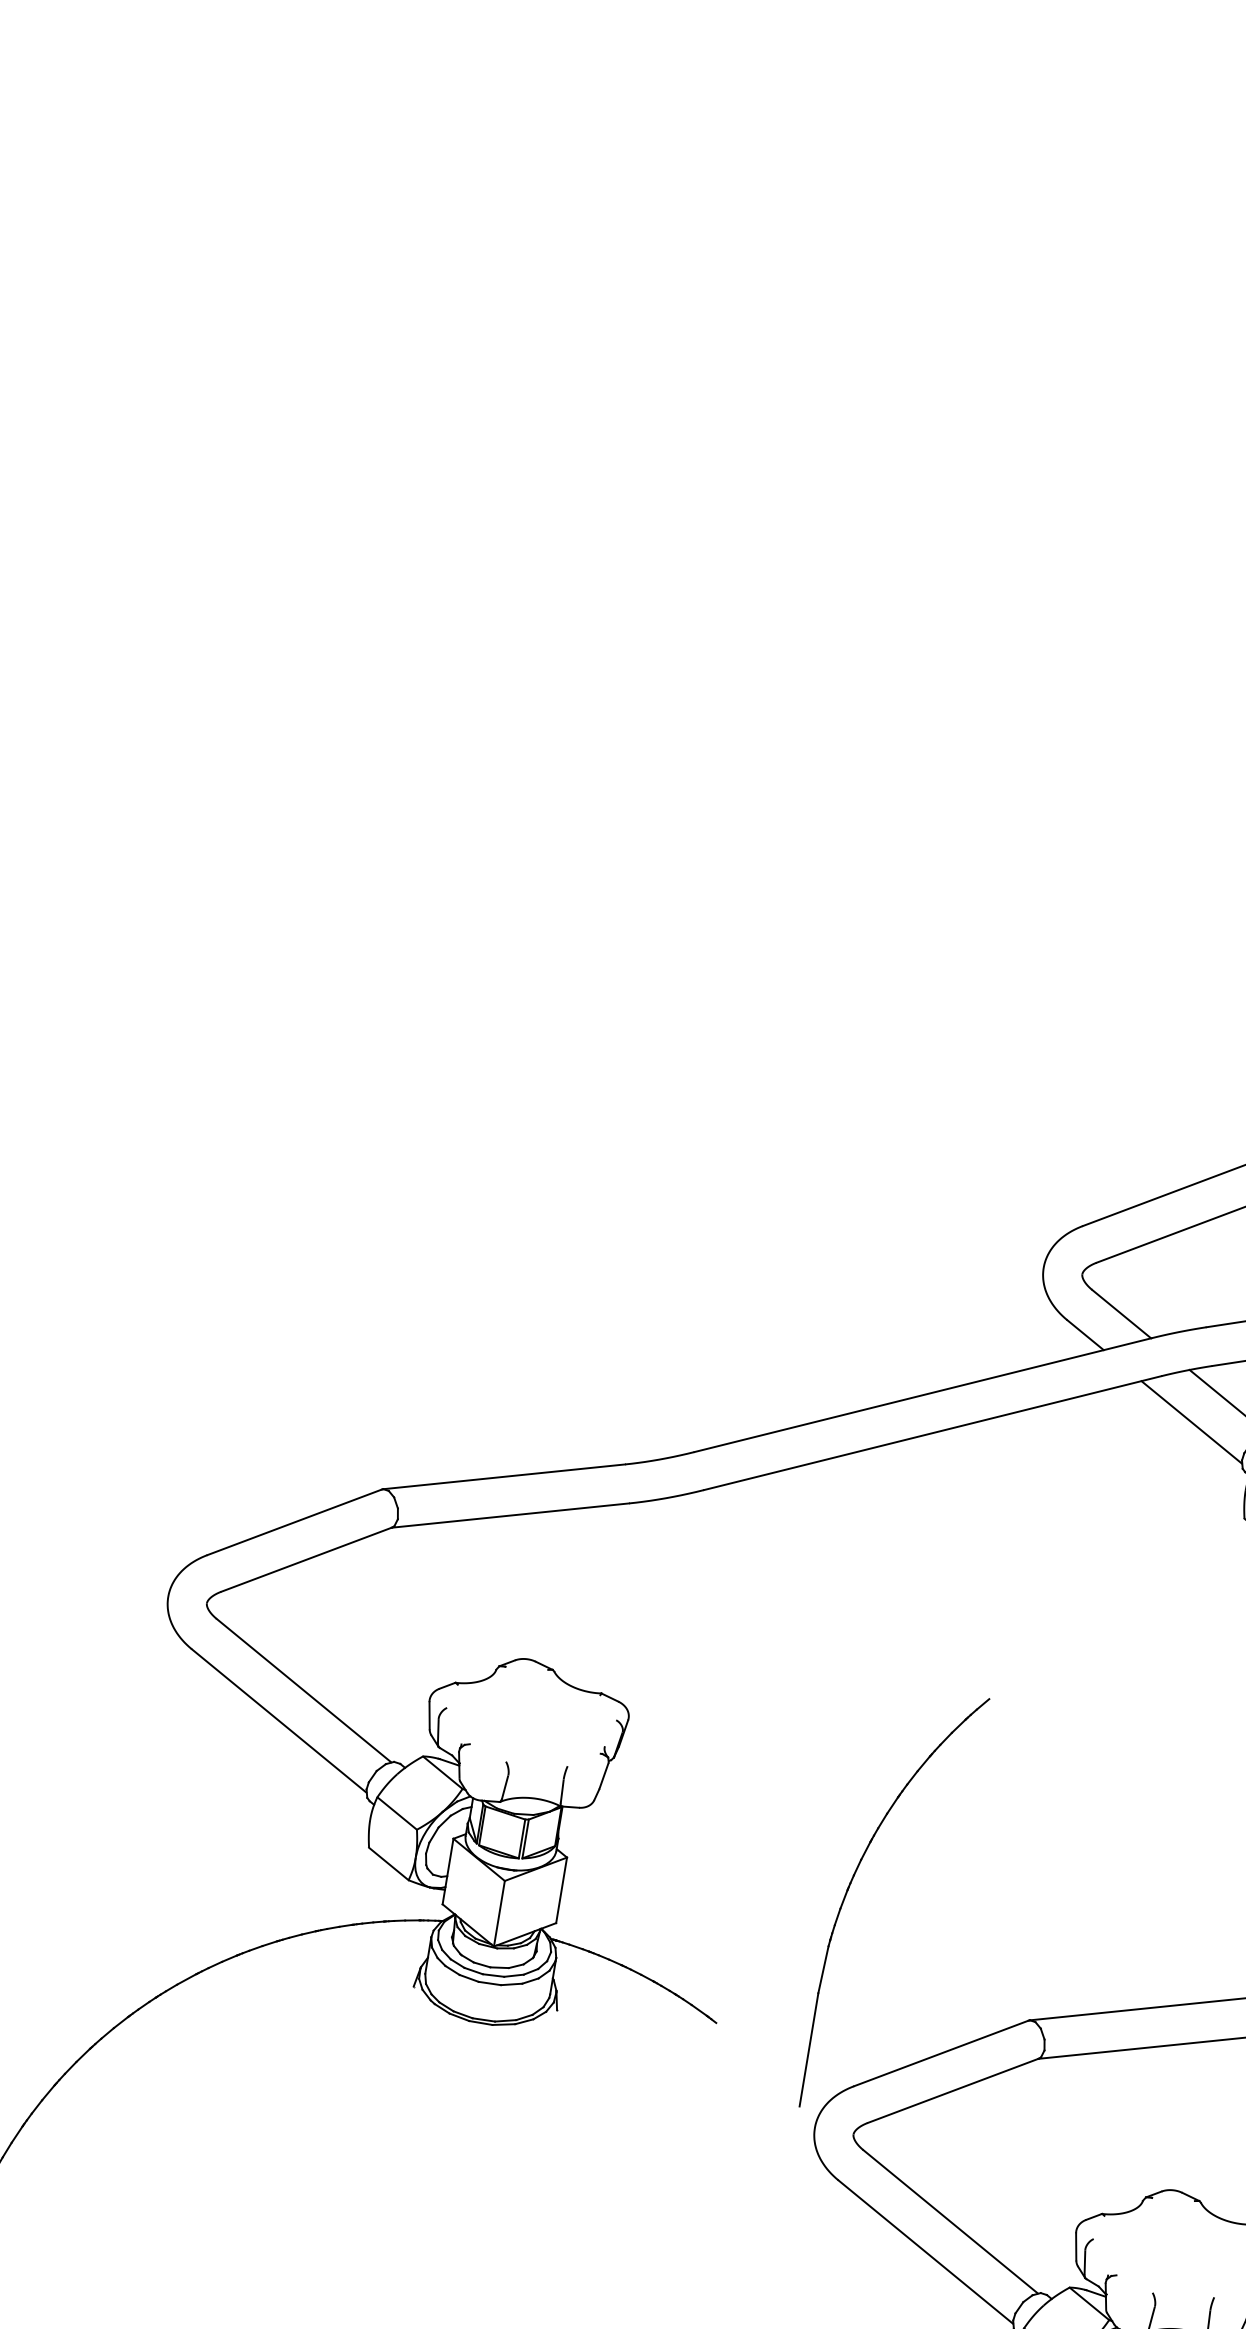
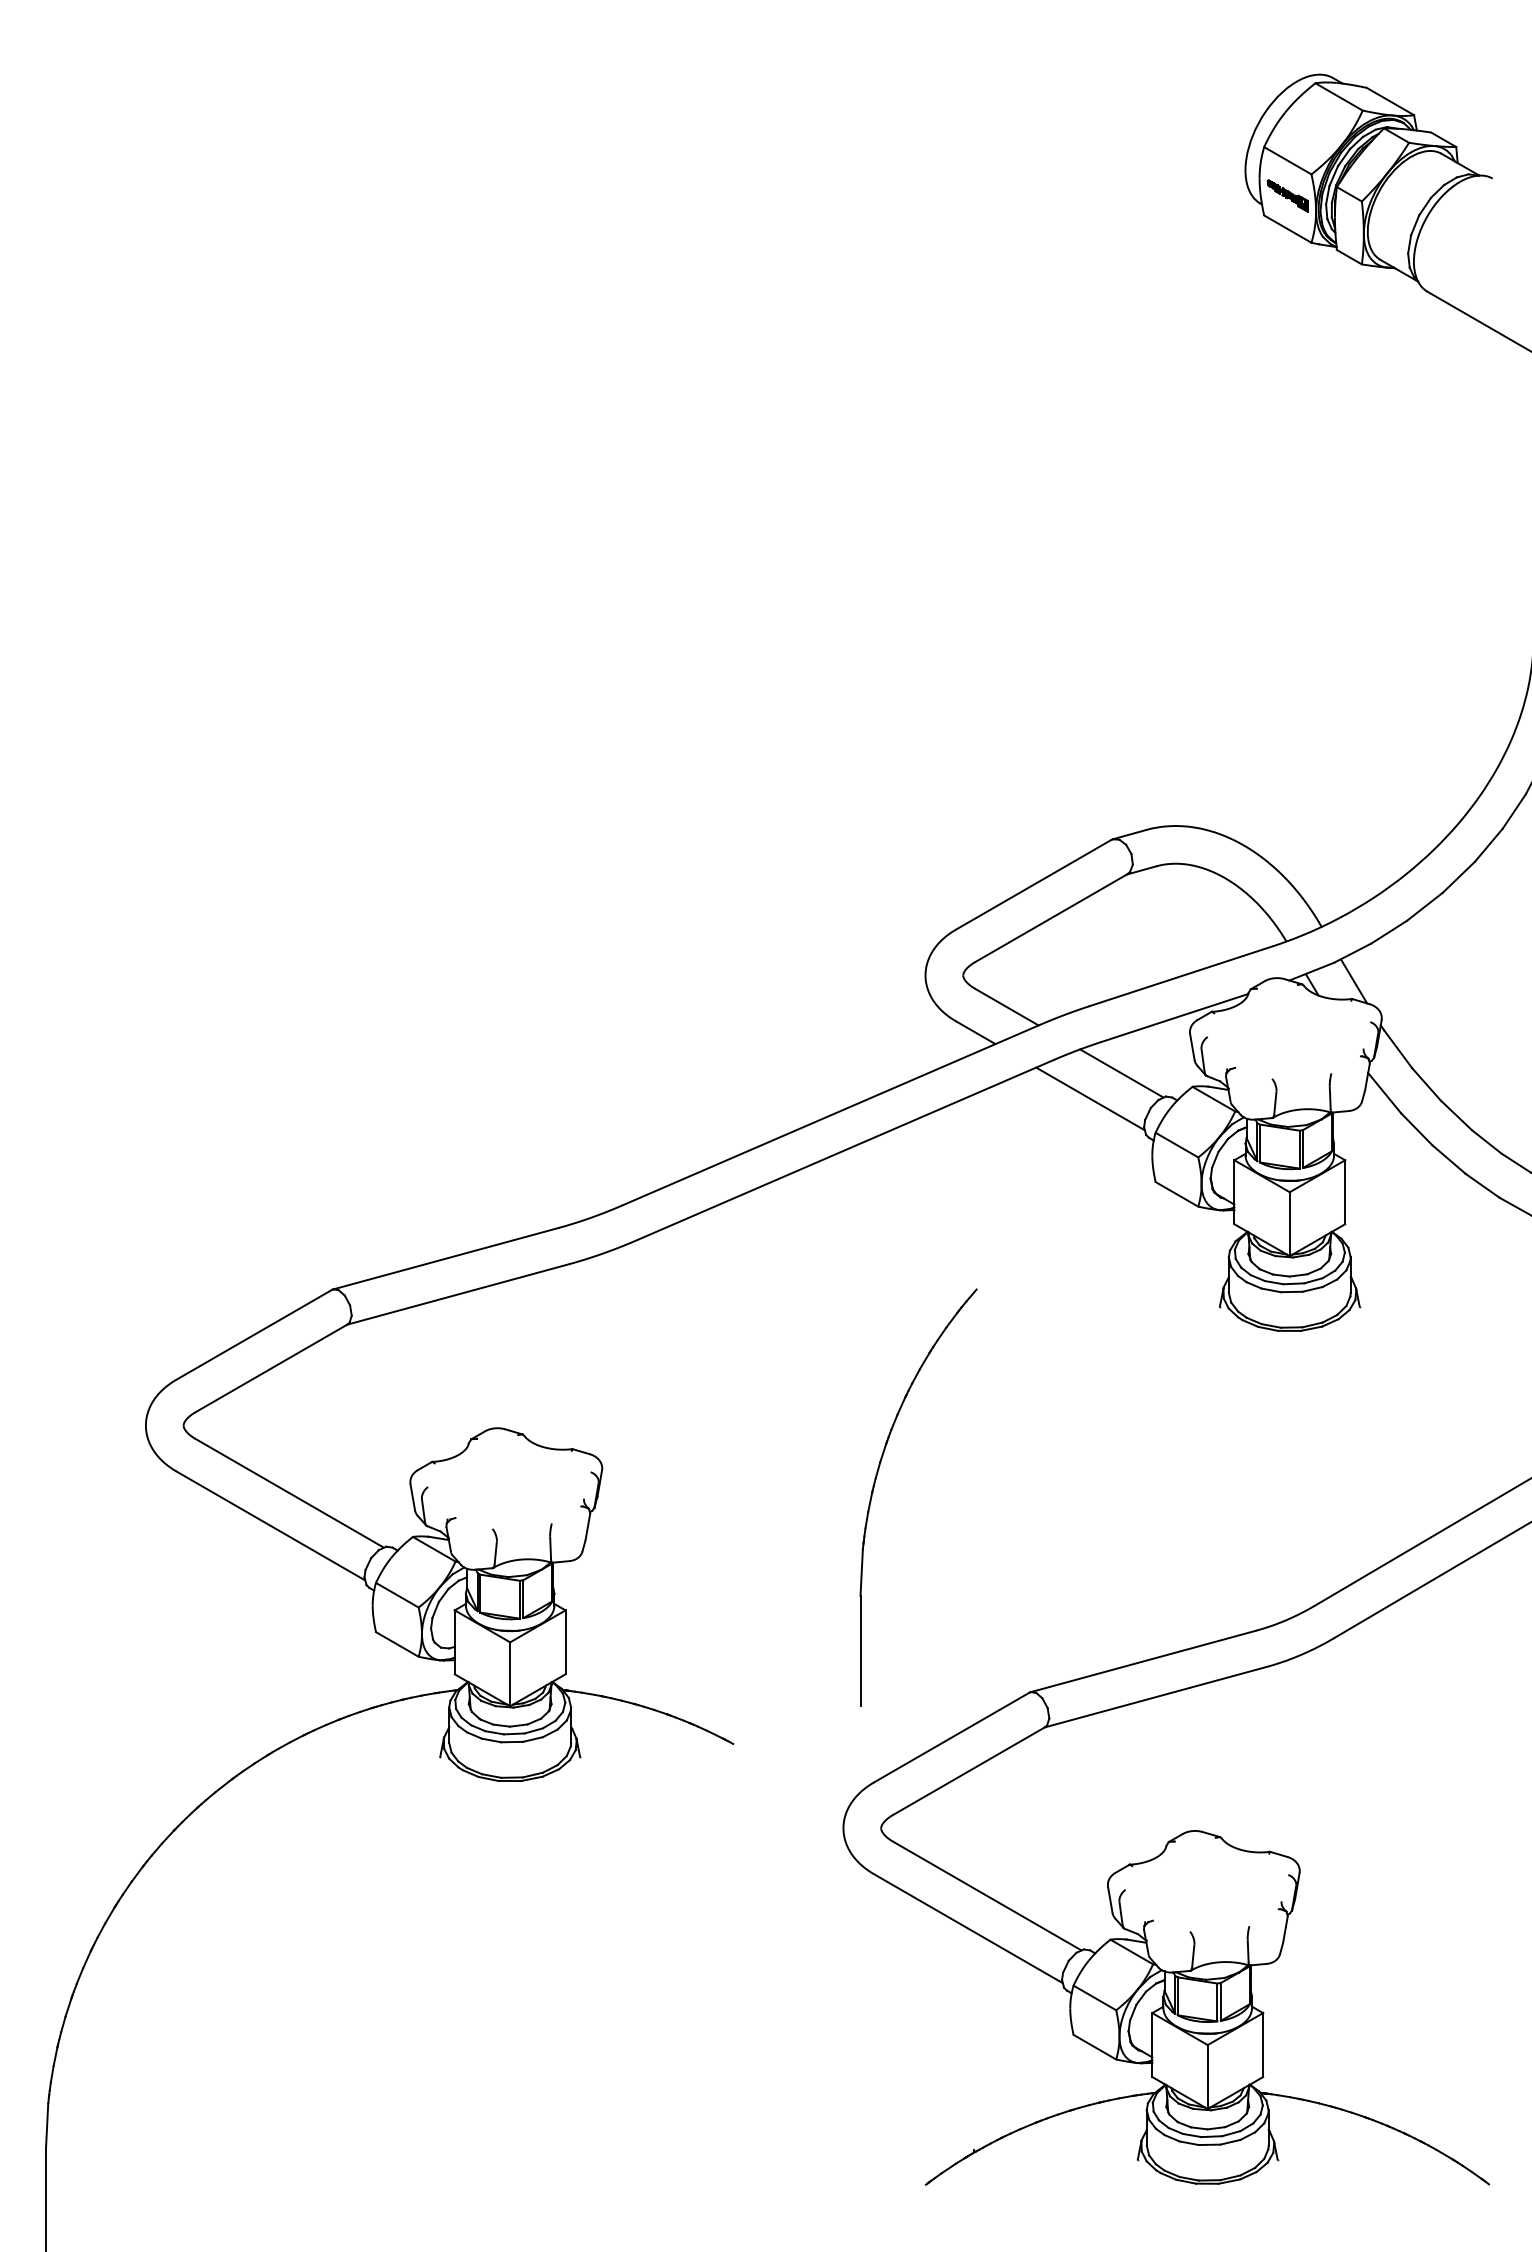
part: (850, 1885) -> (874, 1488), moved

